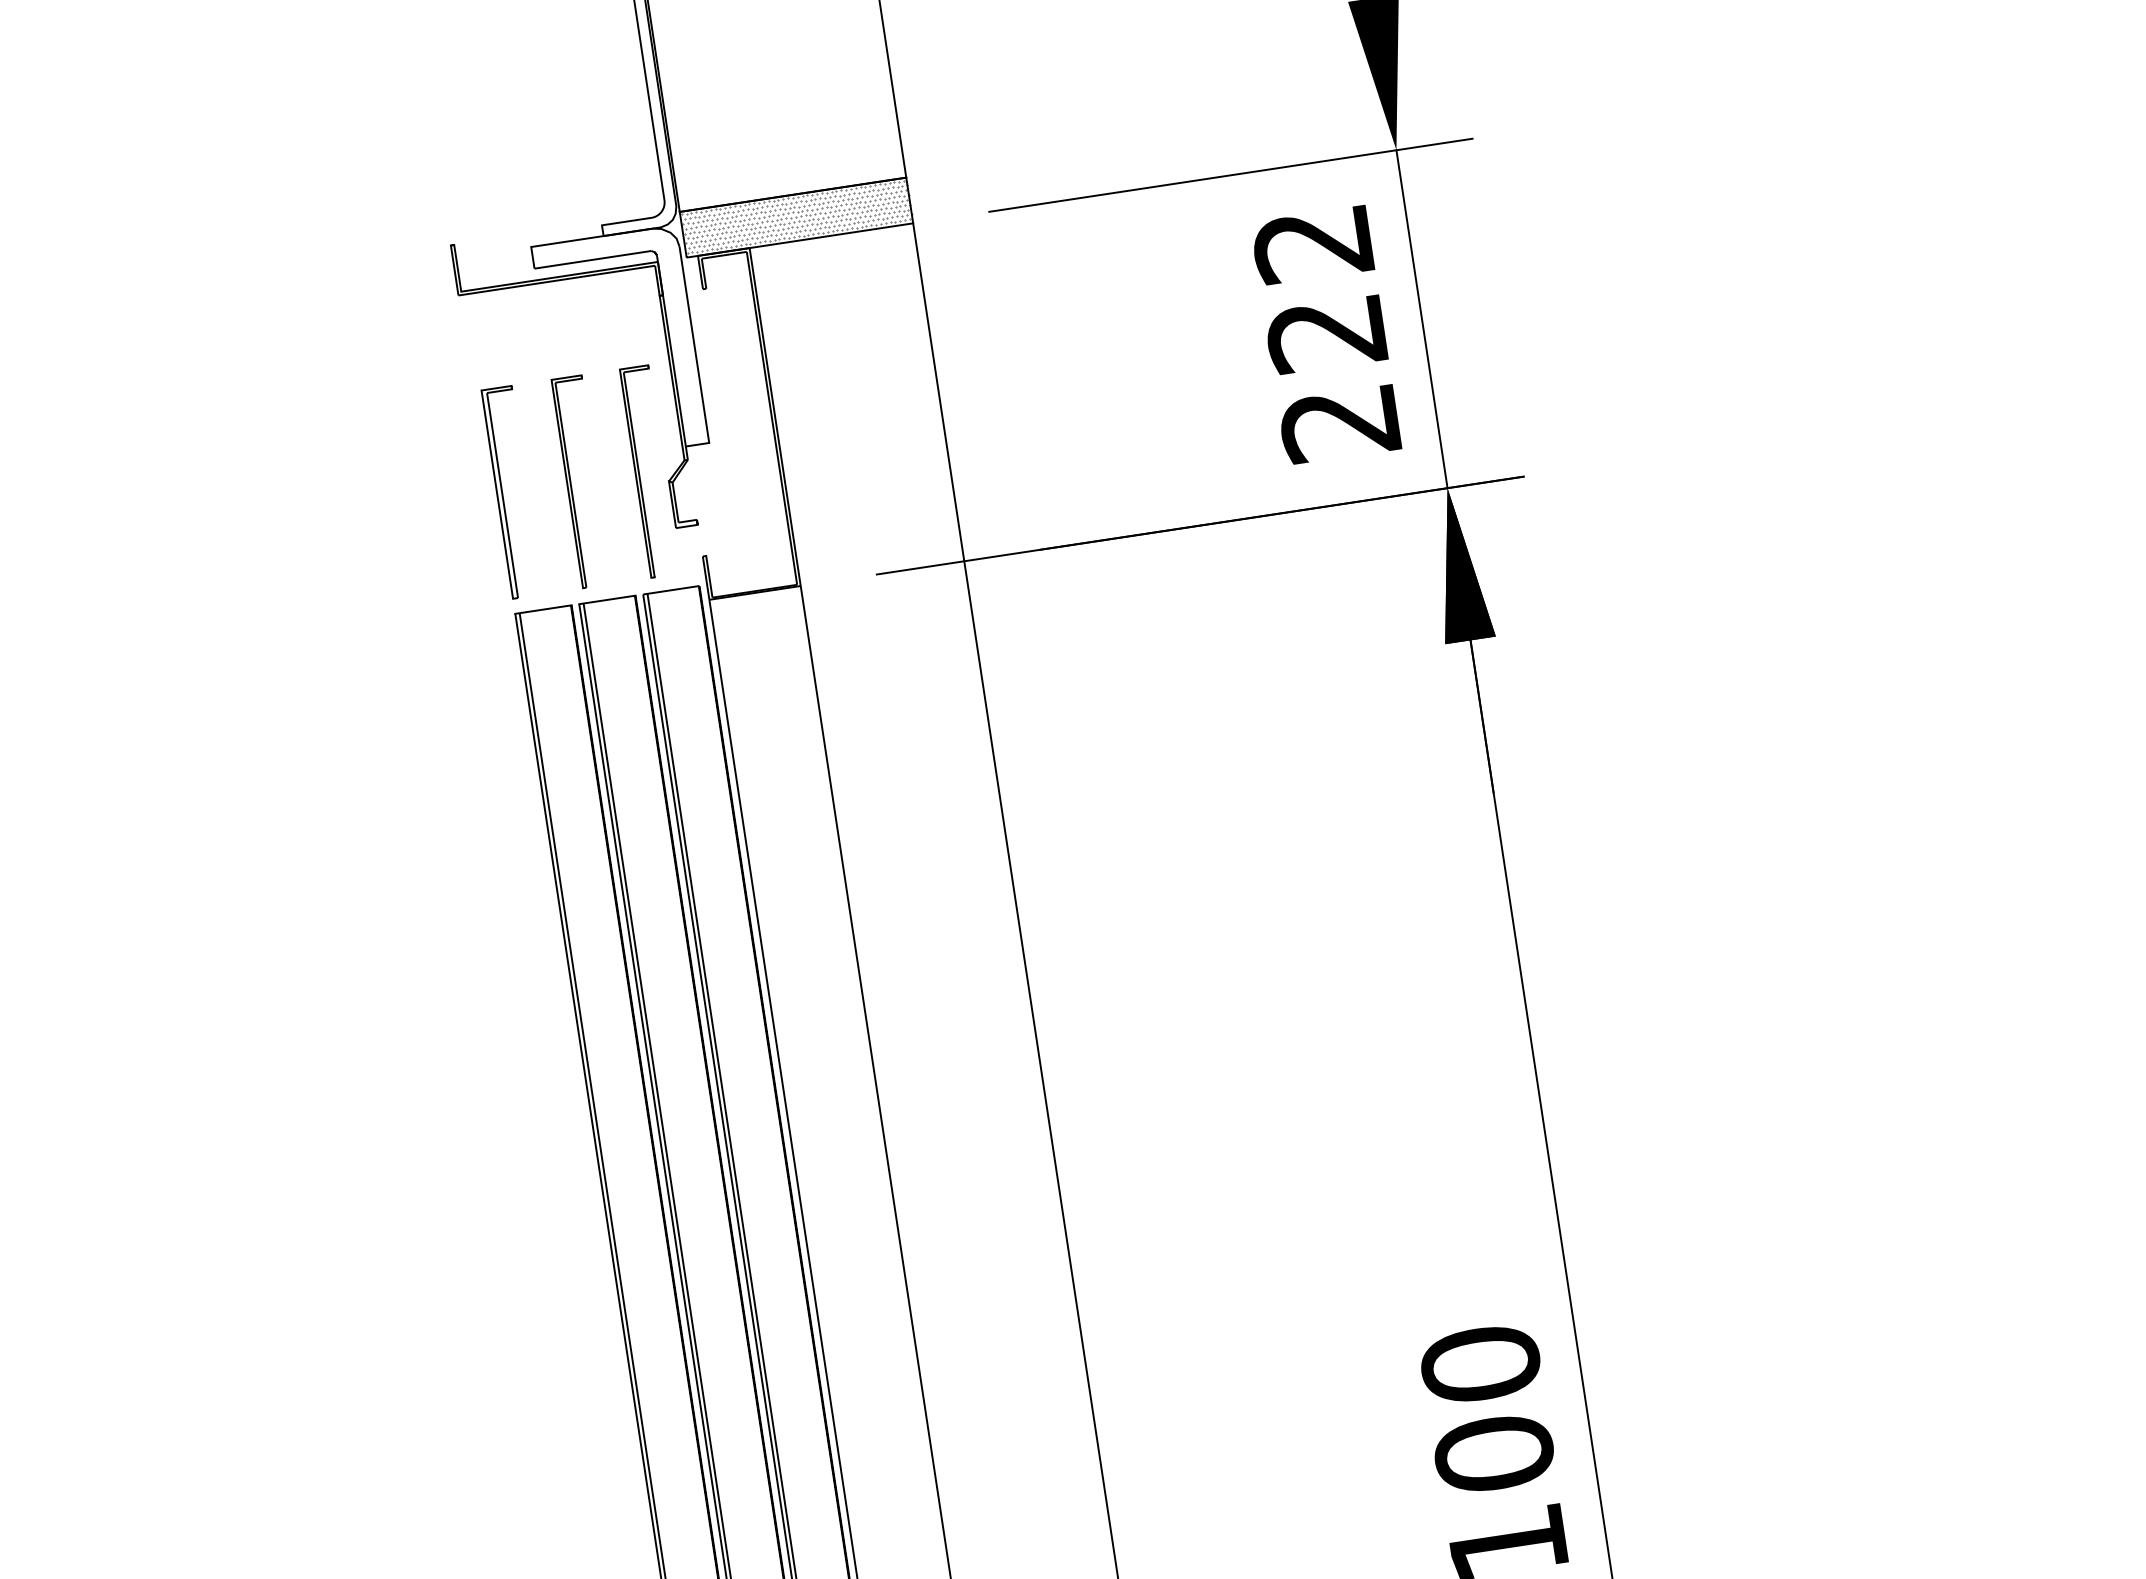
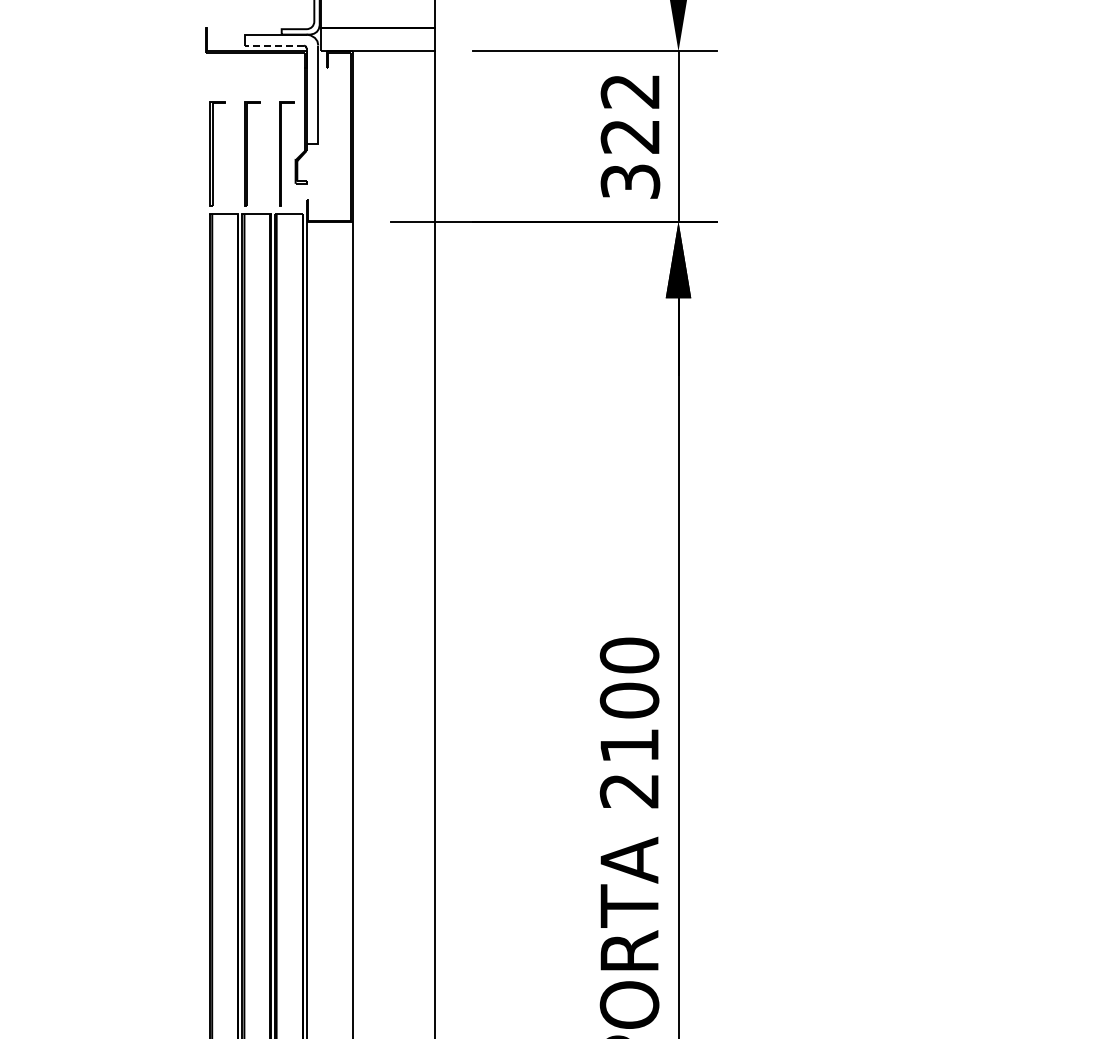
hatch: (795, 217) -> (377, 39), removed
line: (592, 259) -> (274, 45), solid -> dashed
text: (1340, 422) -> (630, 181), 222 -> 322

